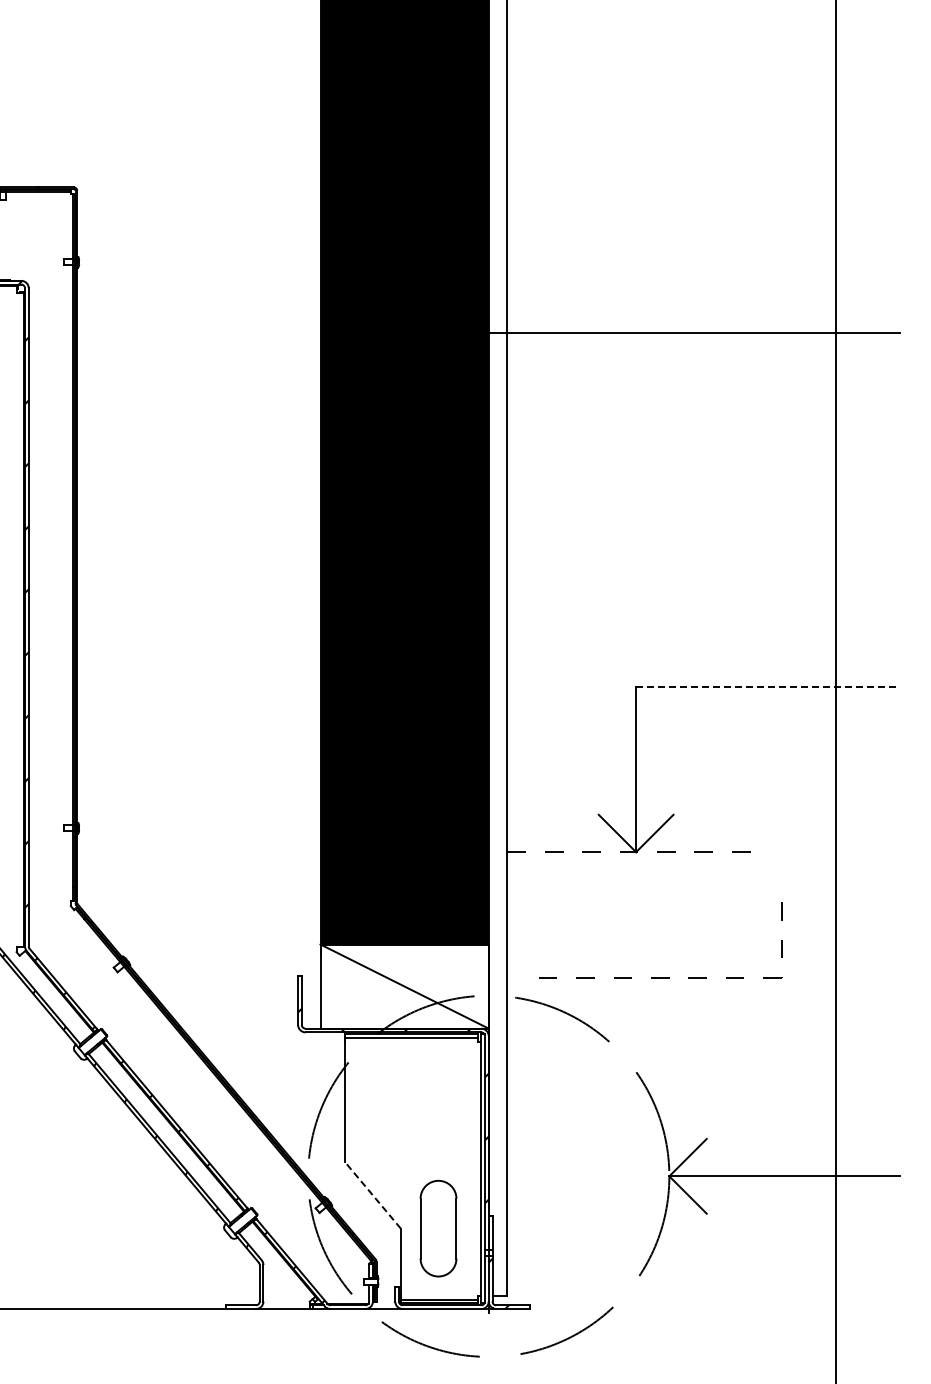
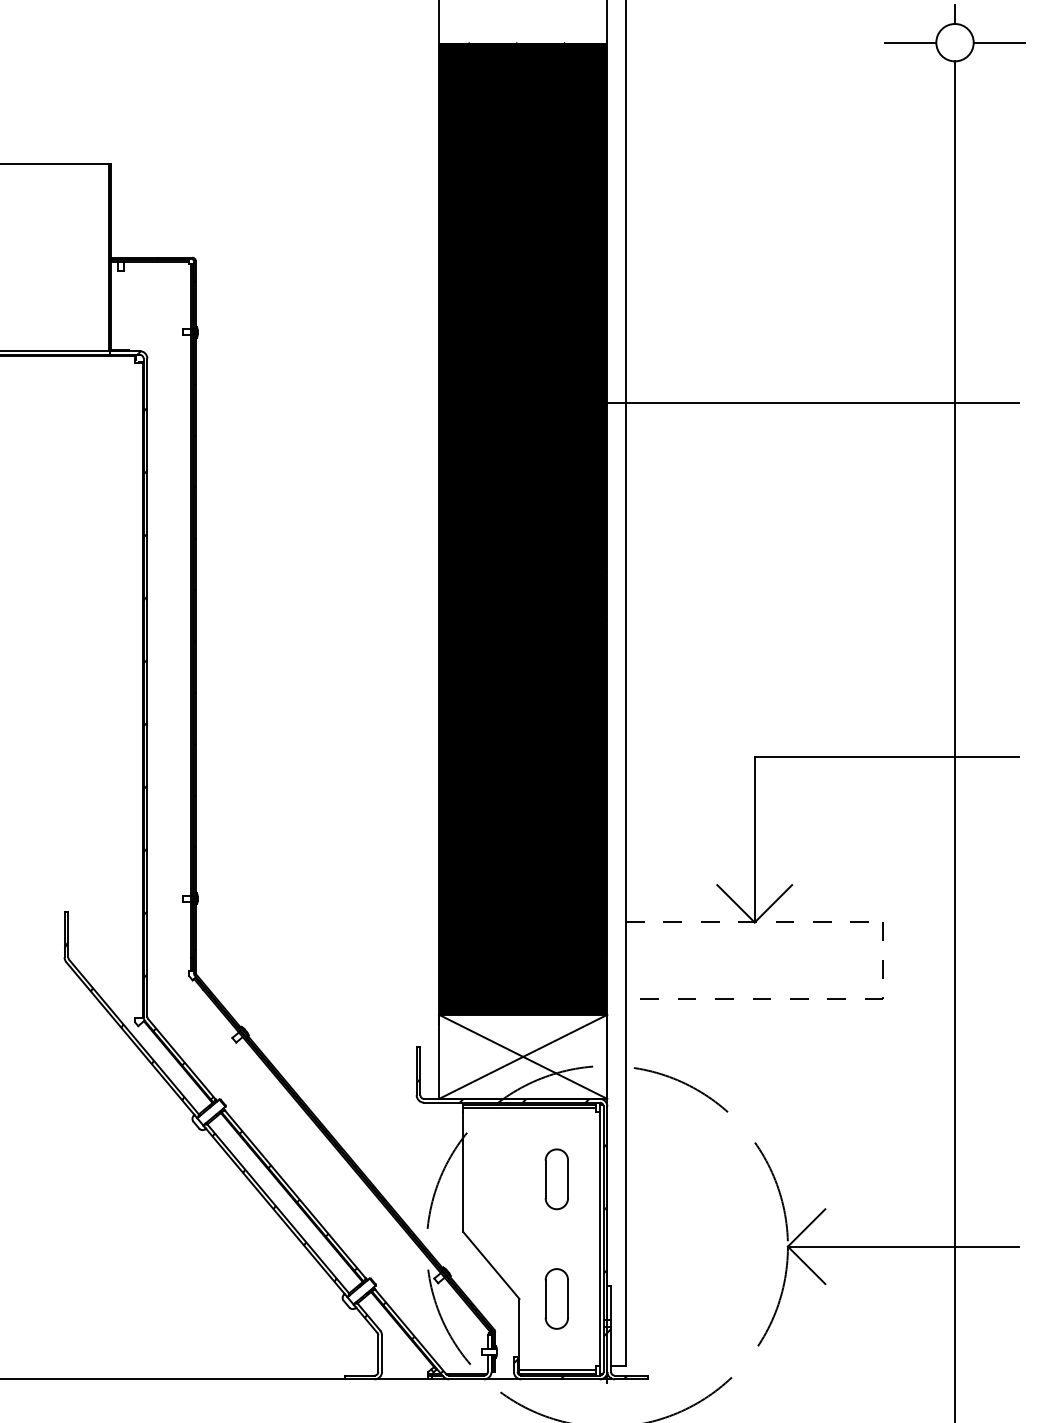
line: (767, 687) -> (886, 757), dashed -> solid
part: (659, 978) -> (761, 998), moved
line: (404, 986) -> (523, 1056), added
part: (437, 1109) -> (556, 1179), added
line: (372, 1195) -> (491, 1265), dashed -> solid
part: (437, 1228) -> (556, 1298), size x0.62
hatch: (441, 1285) -> (560, 1355), added

